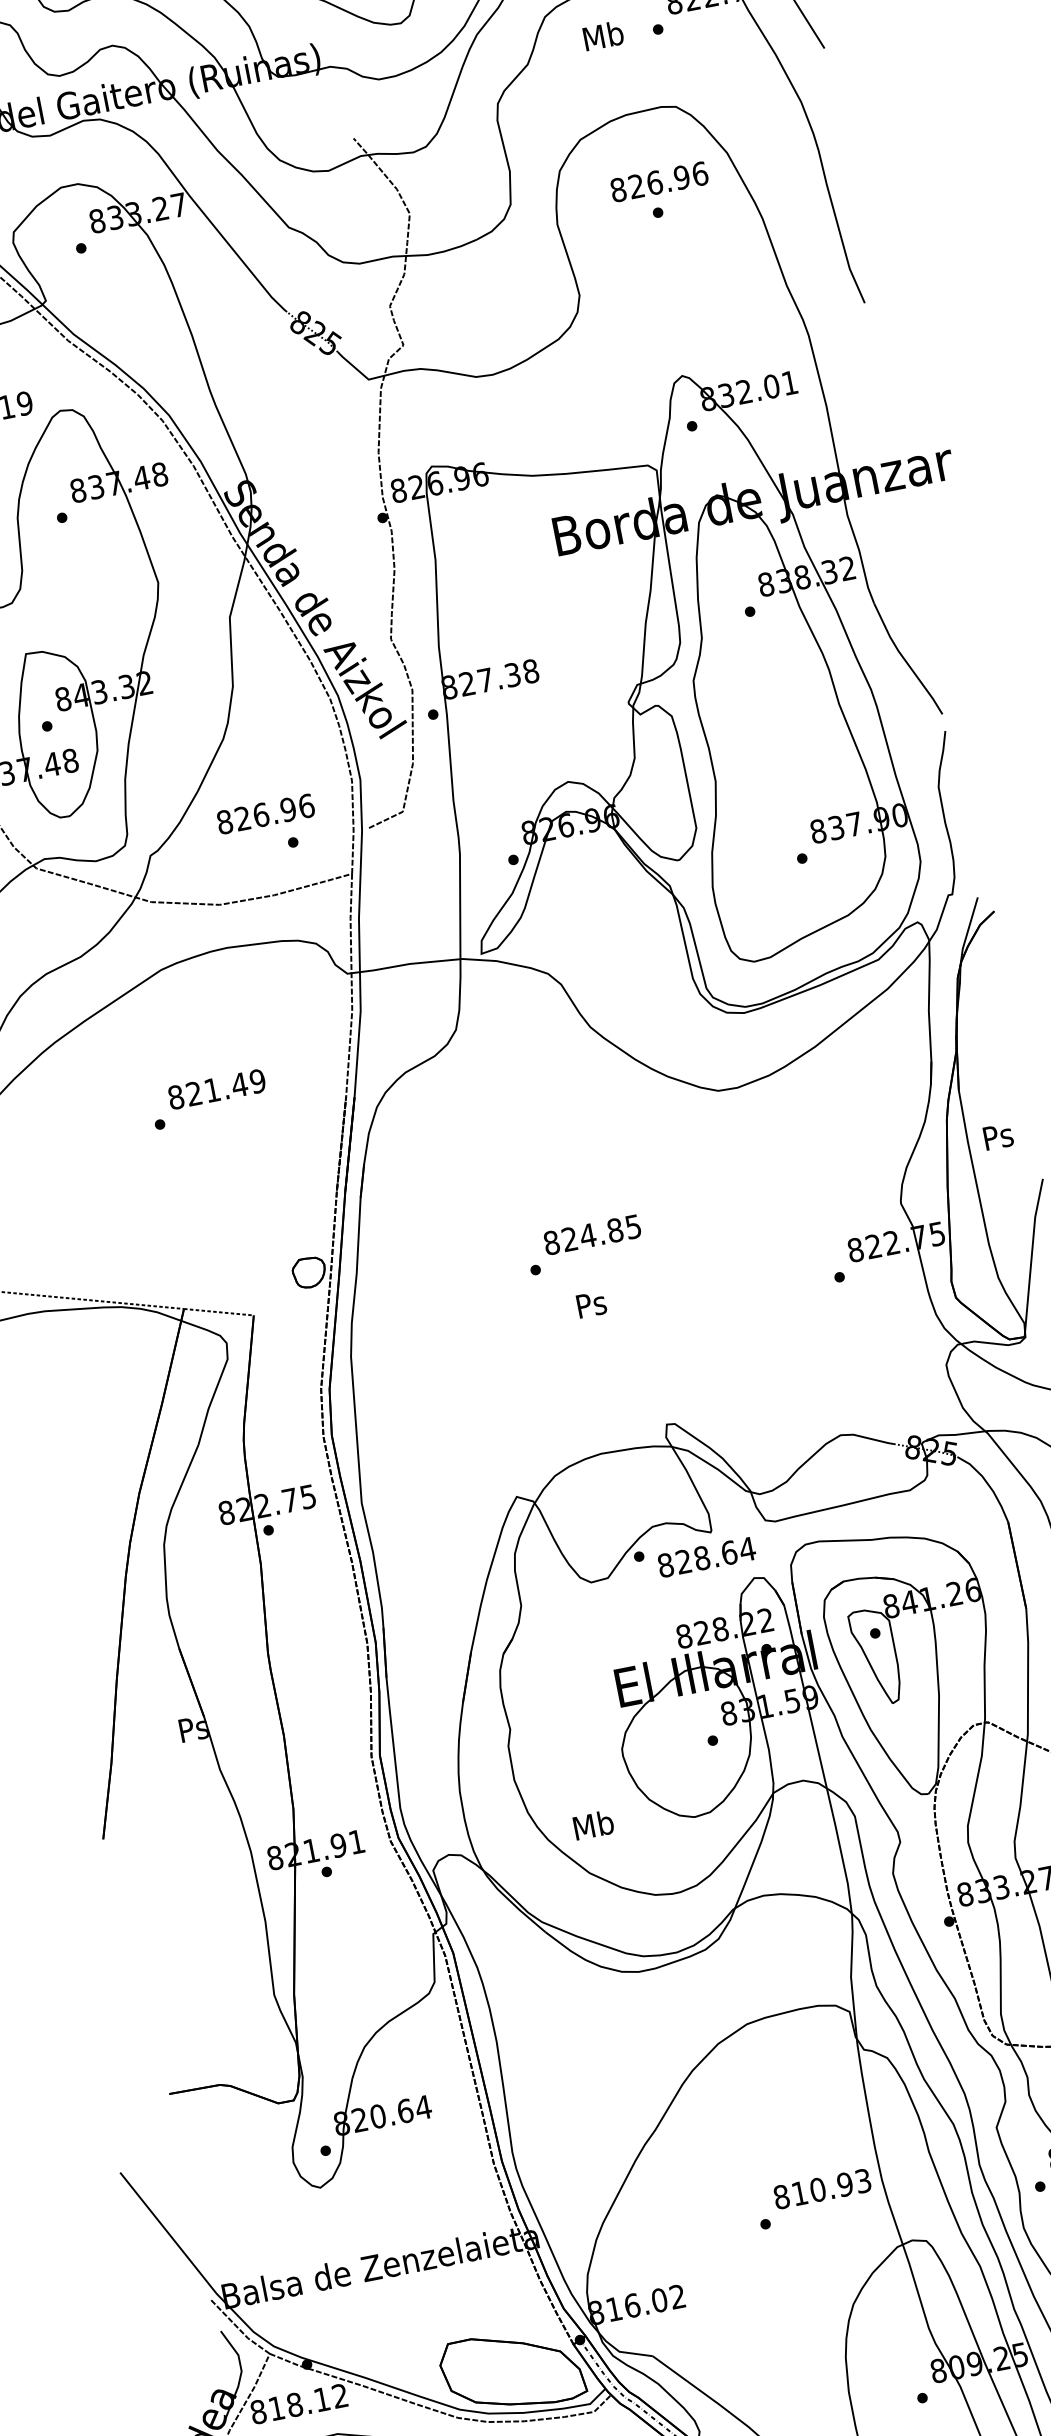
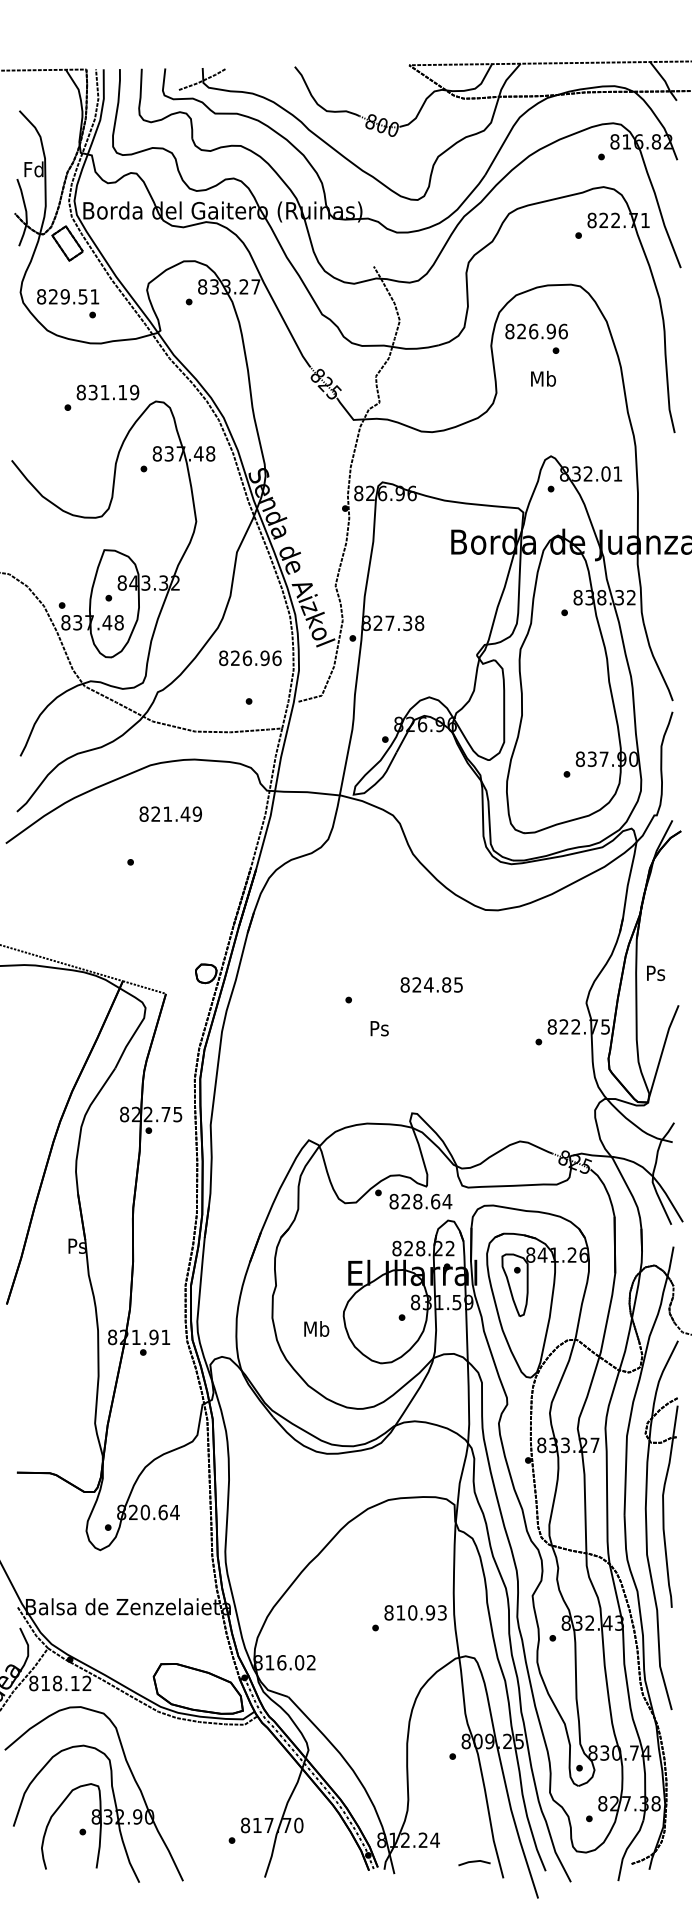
text: (603, 35) -> (543, 378), moved
text: (659, 181) -> (536, 331), moved
text: (266, 814) -> (250, 658), moved
text: (216, 1088) -> (170, 813), moved
text: (591, 1234) -> (431, 984), moved
text: (593, 1824) -> (316, 1328), moved

